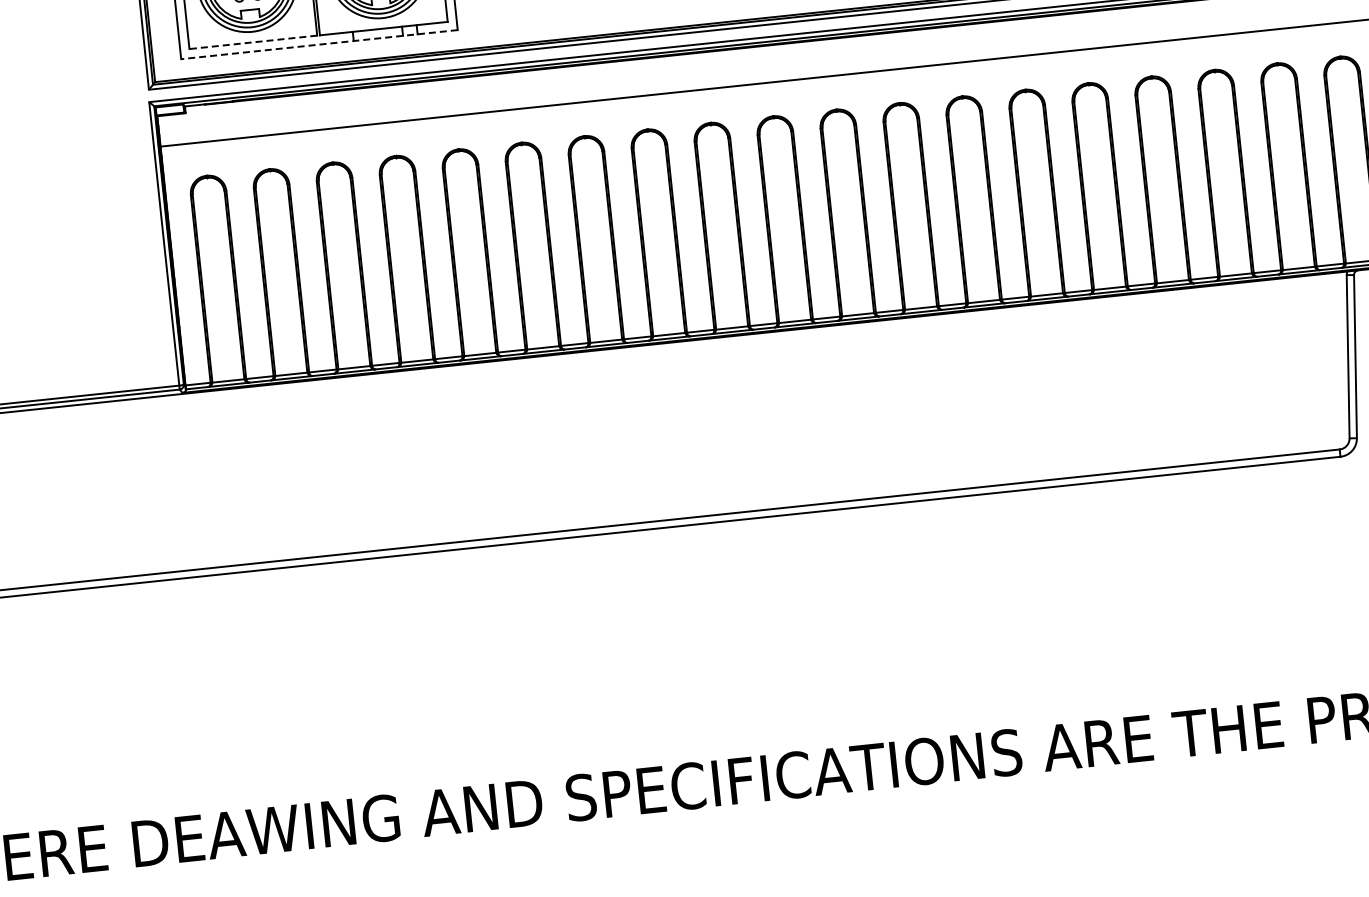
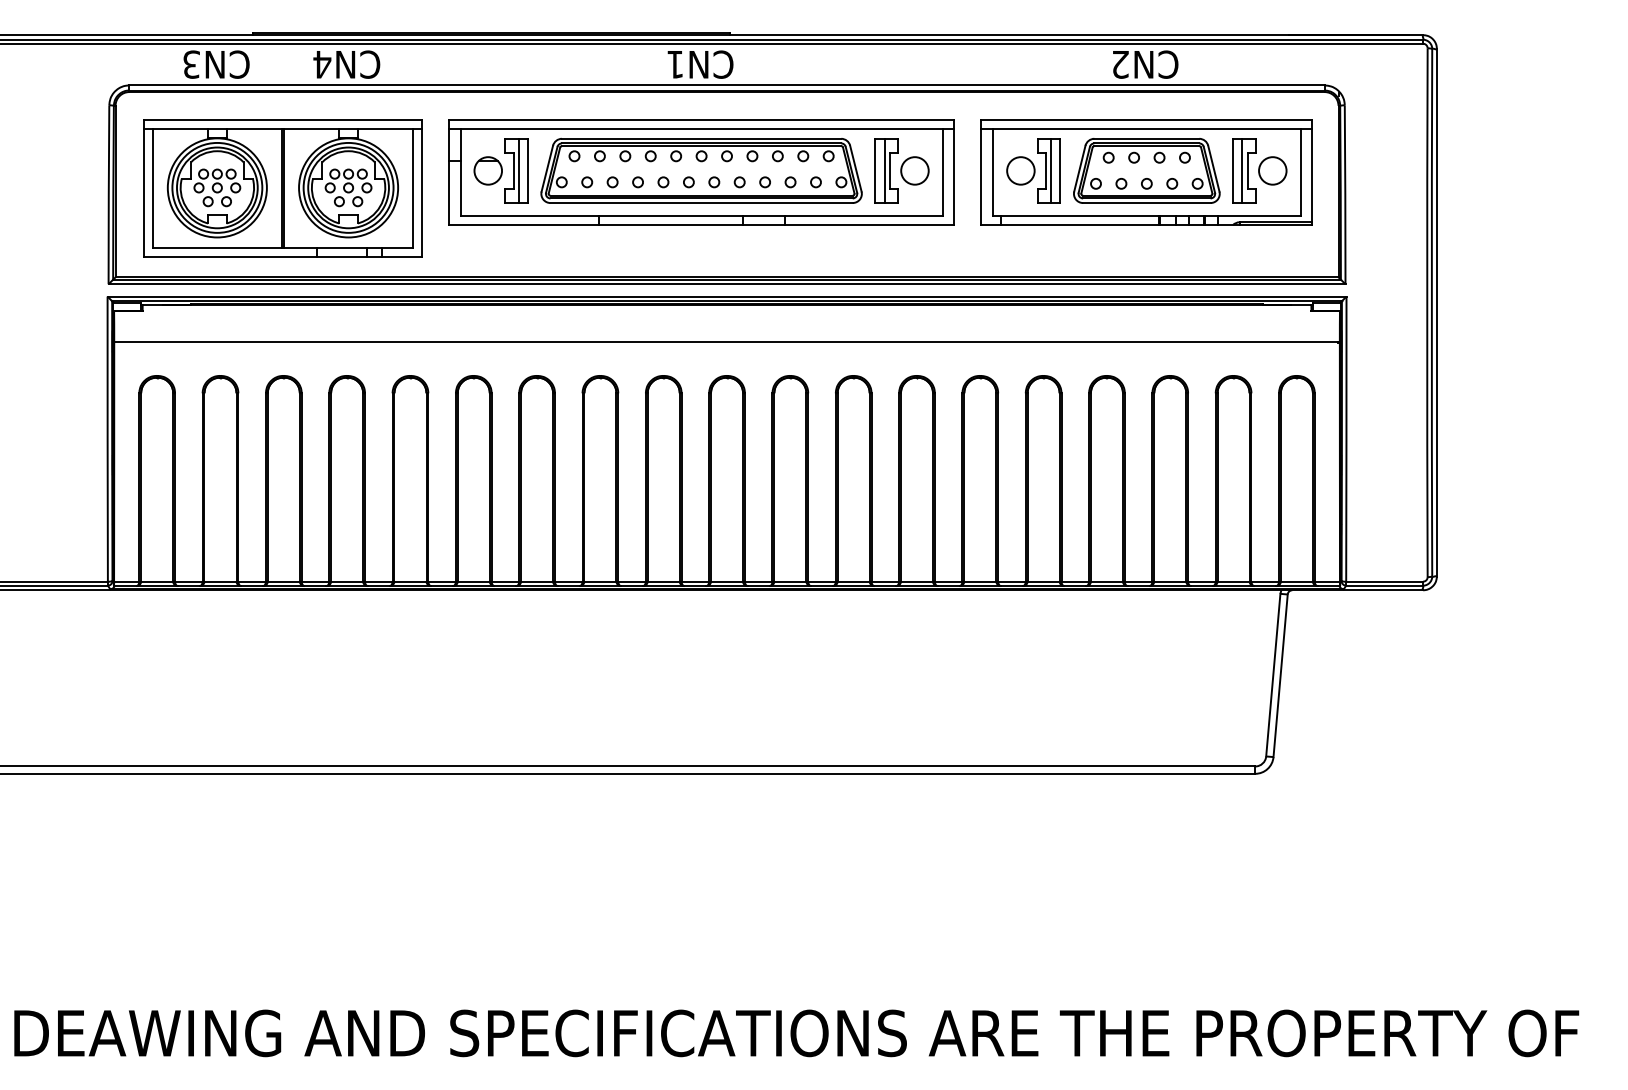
line: (252, 42) -> (216, 248), dashed -> solid
line: (319, 44) -> (282, 257), dashed -> solid

